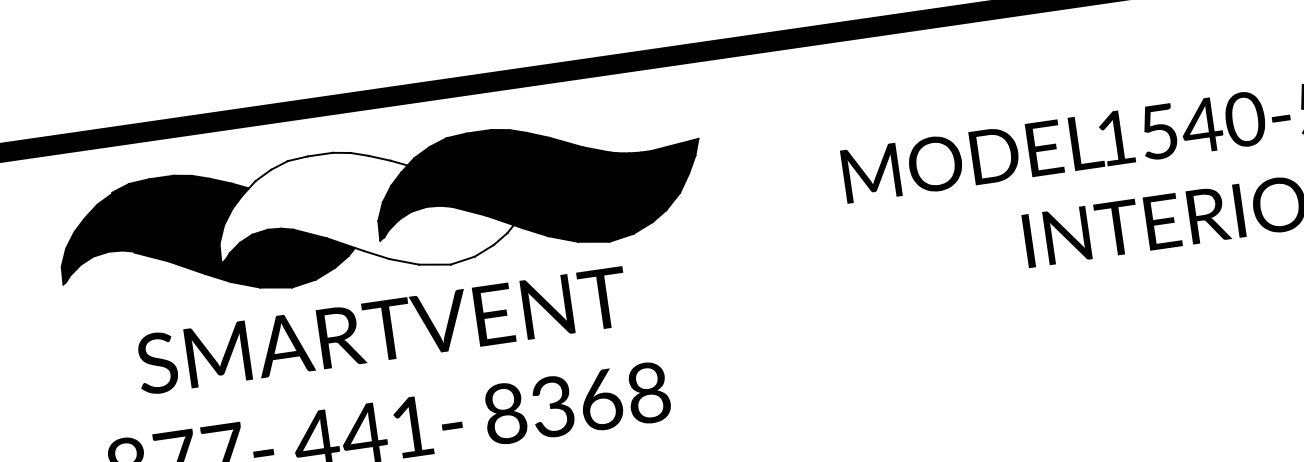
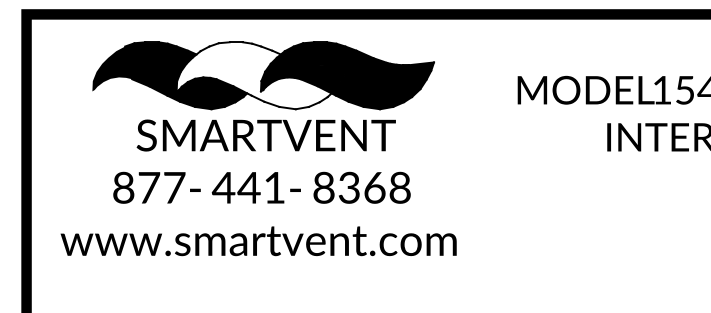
part: (380, 209) -> (263, 75), moved

